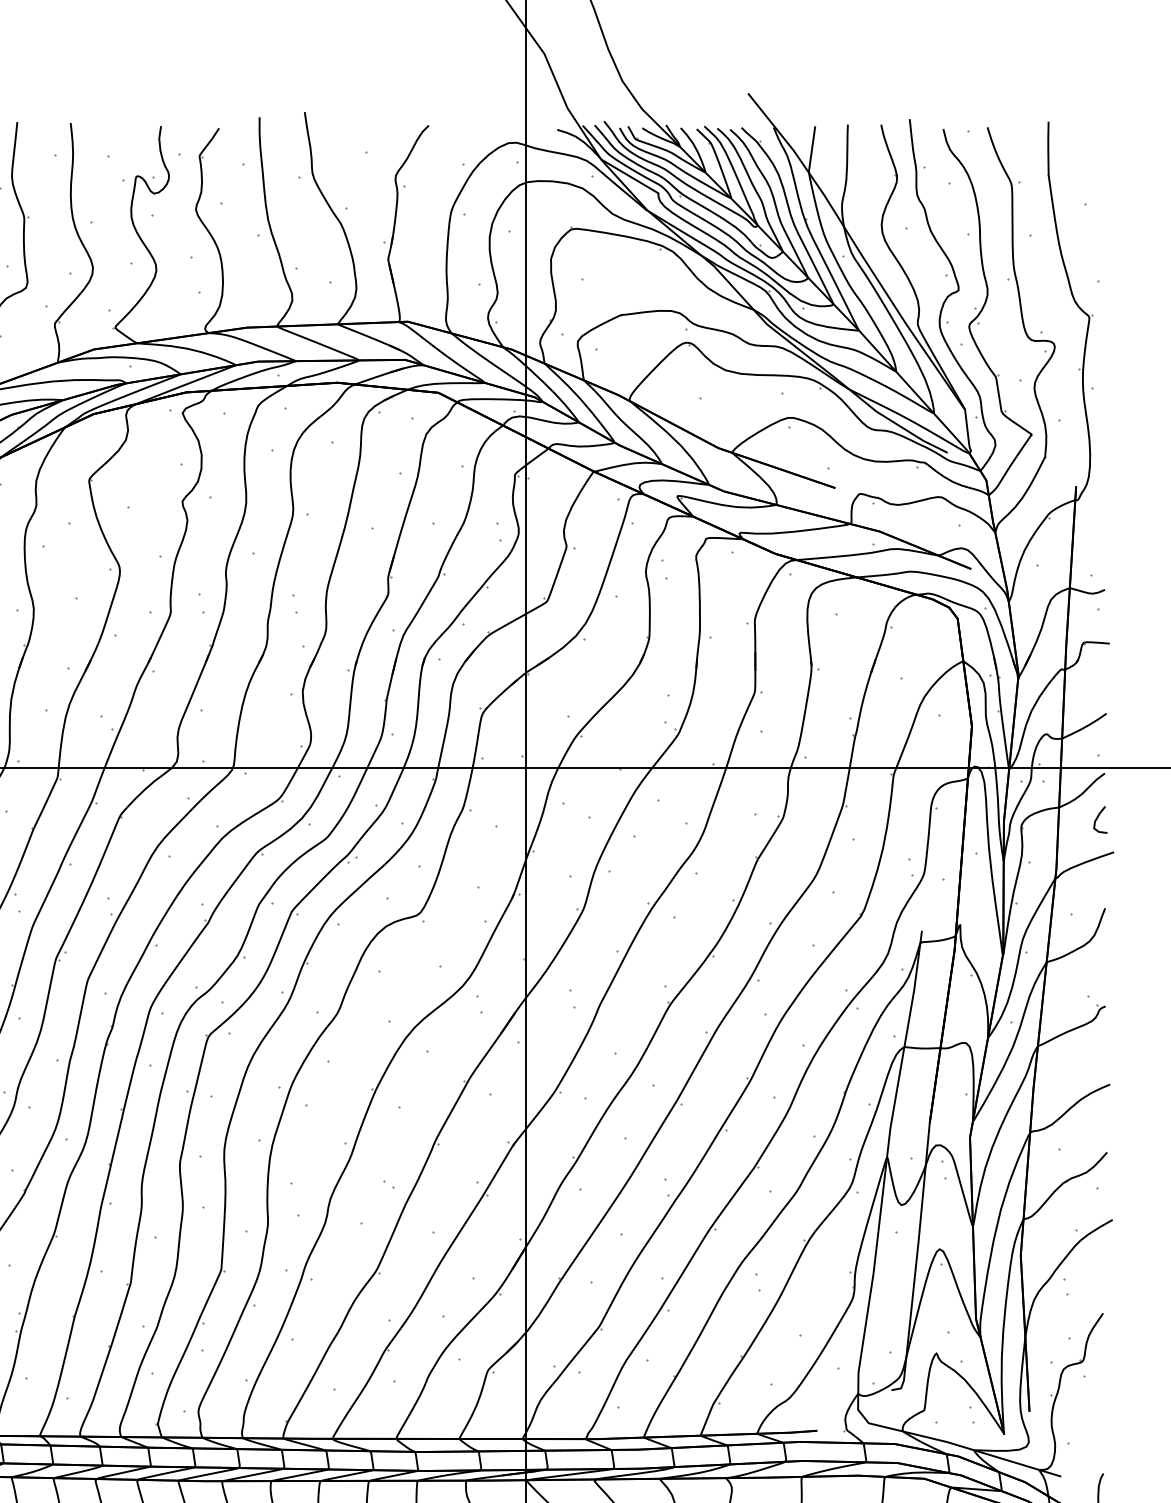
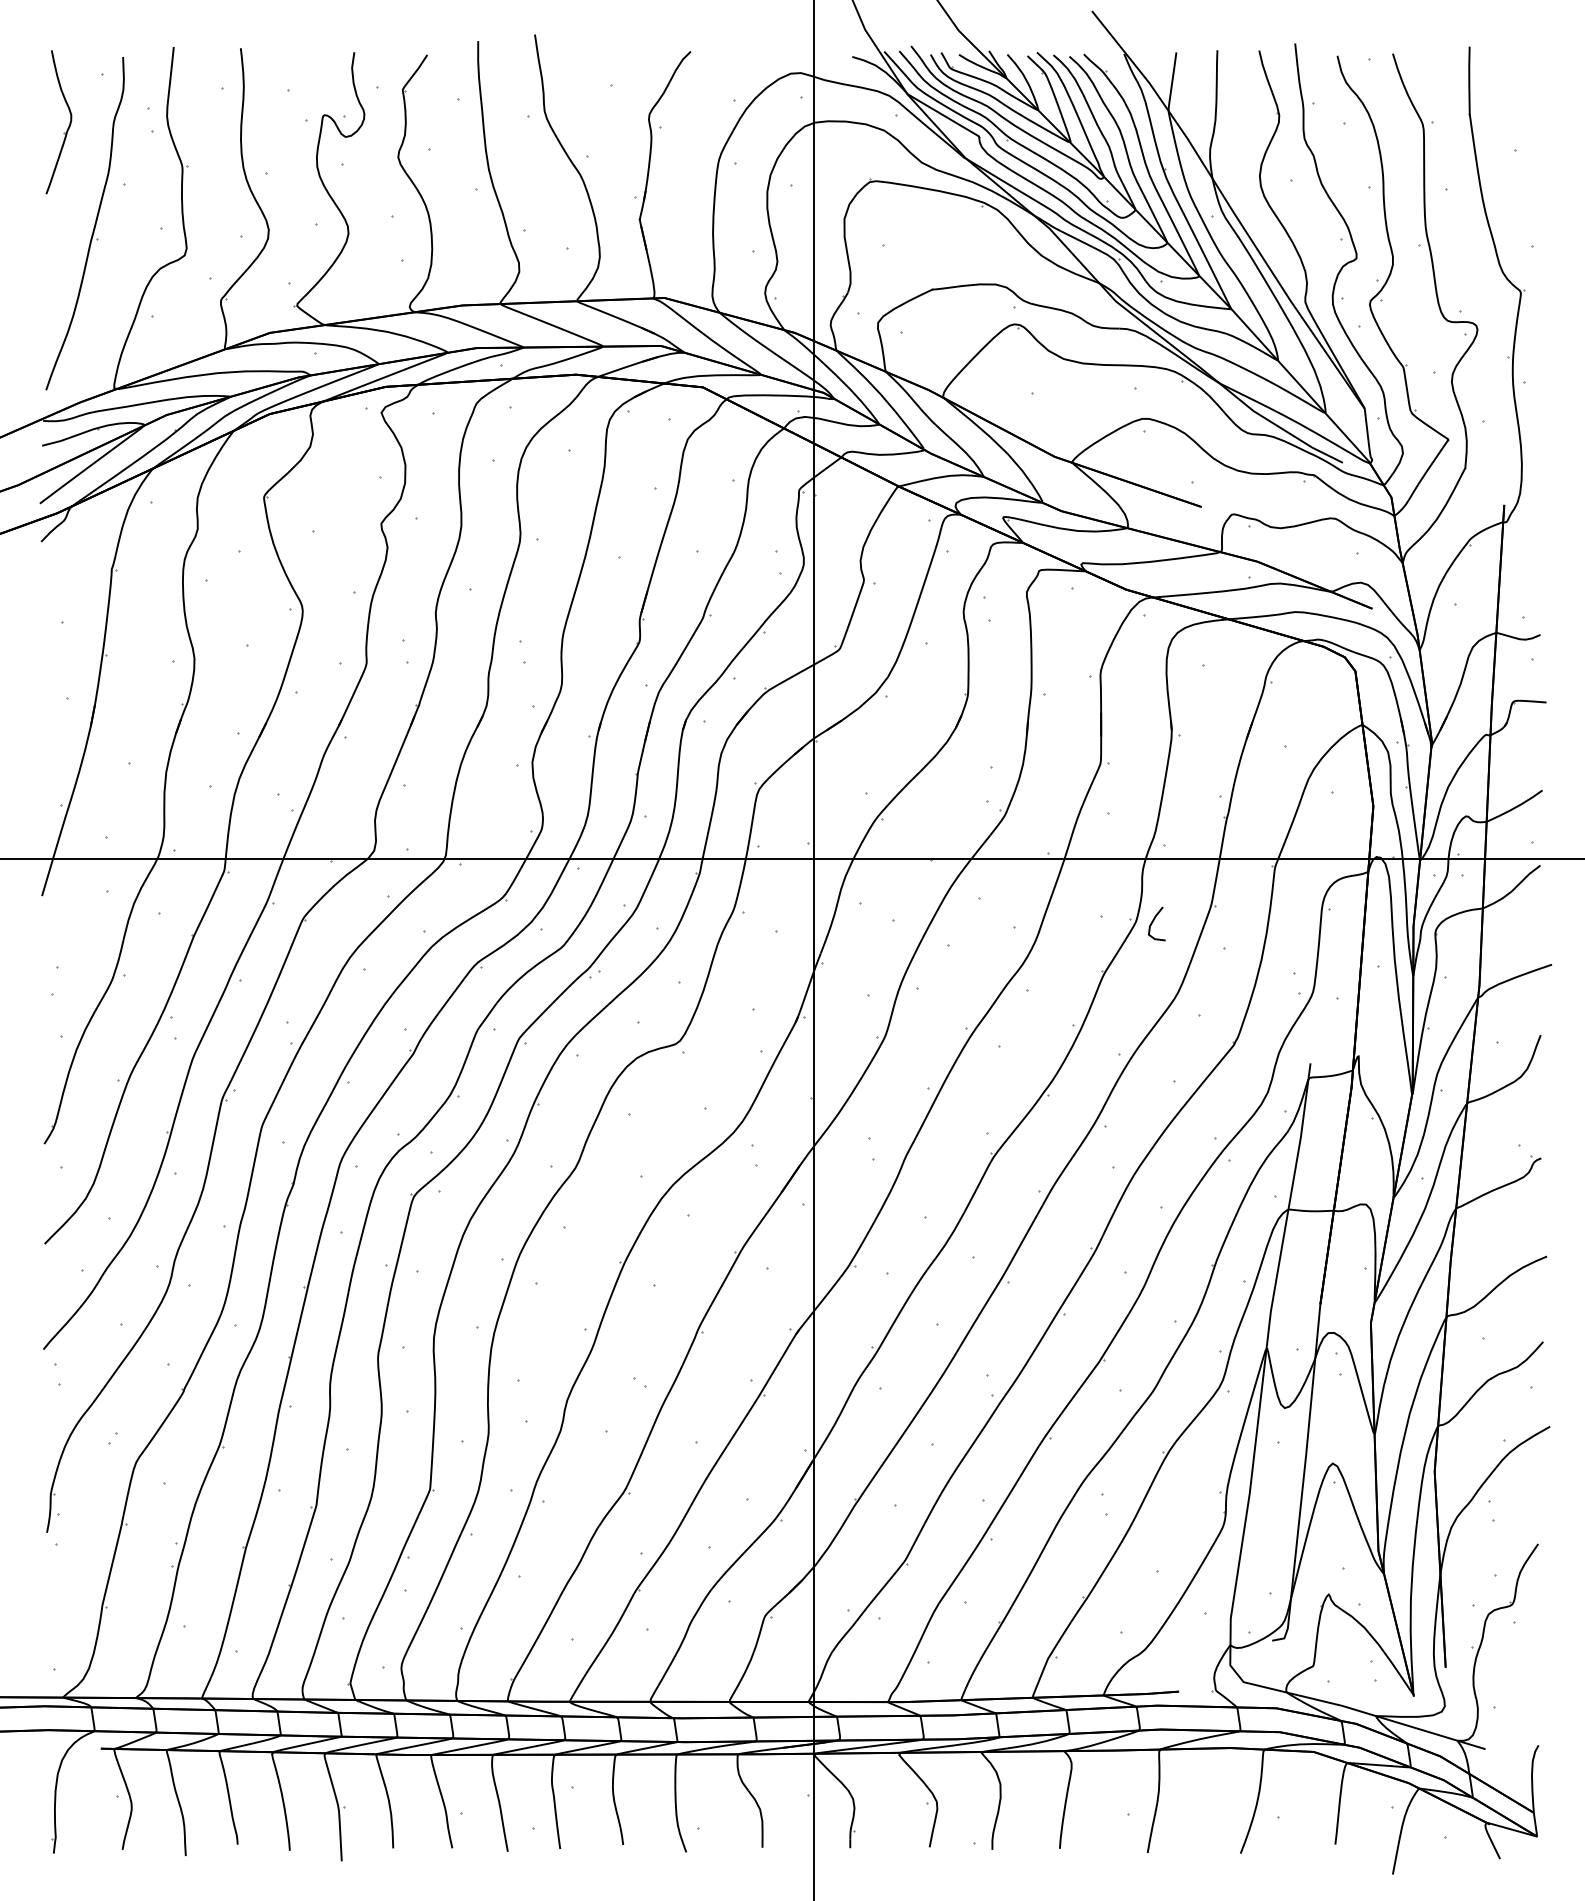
curve: (1097, 818) -> (1153, 922), moved

